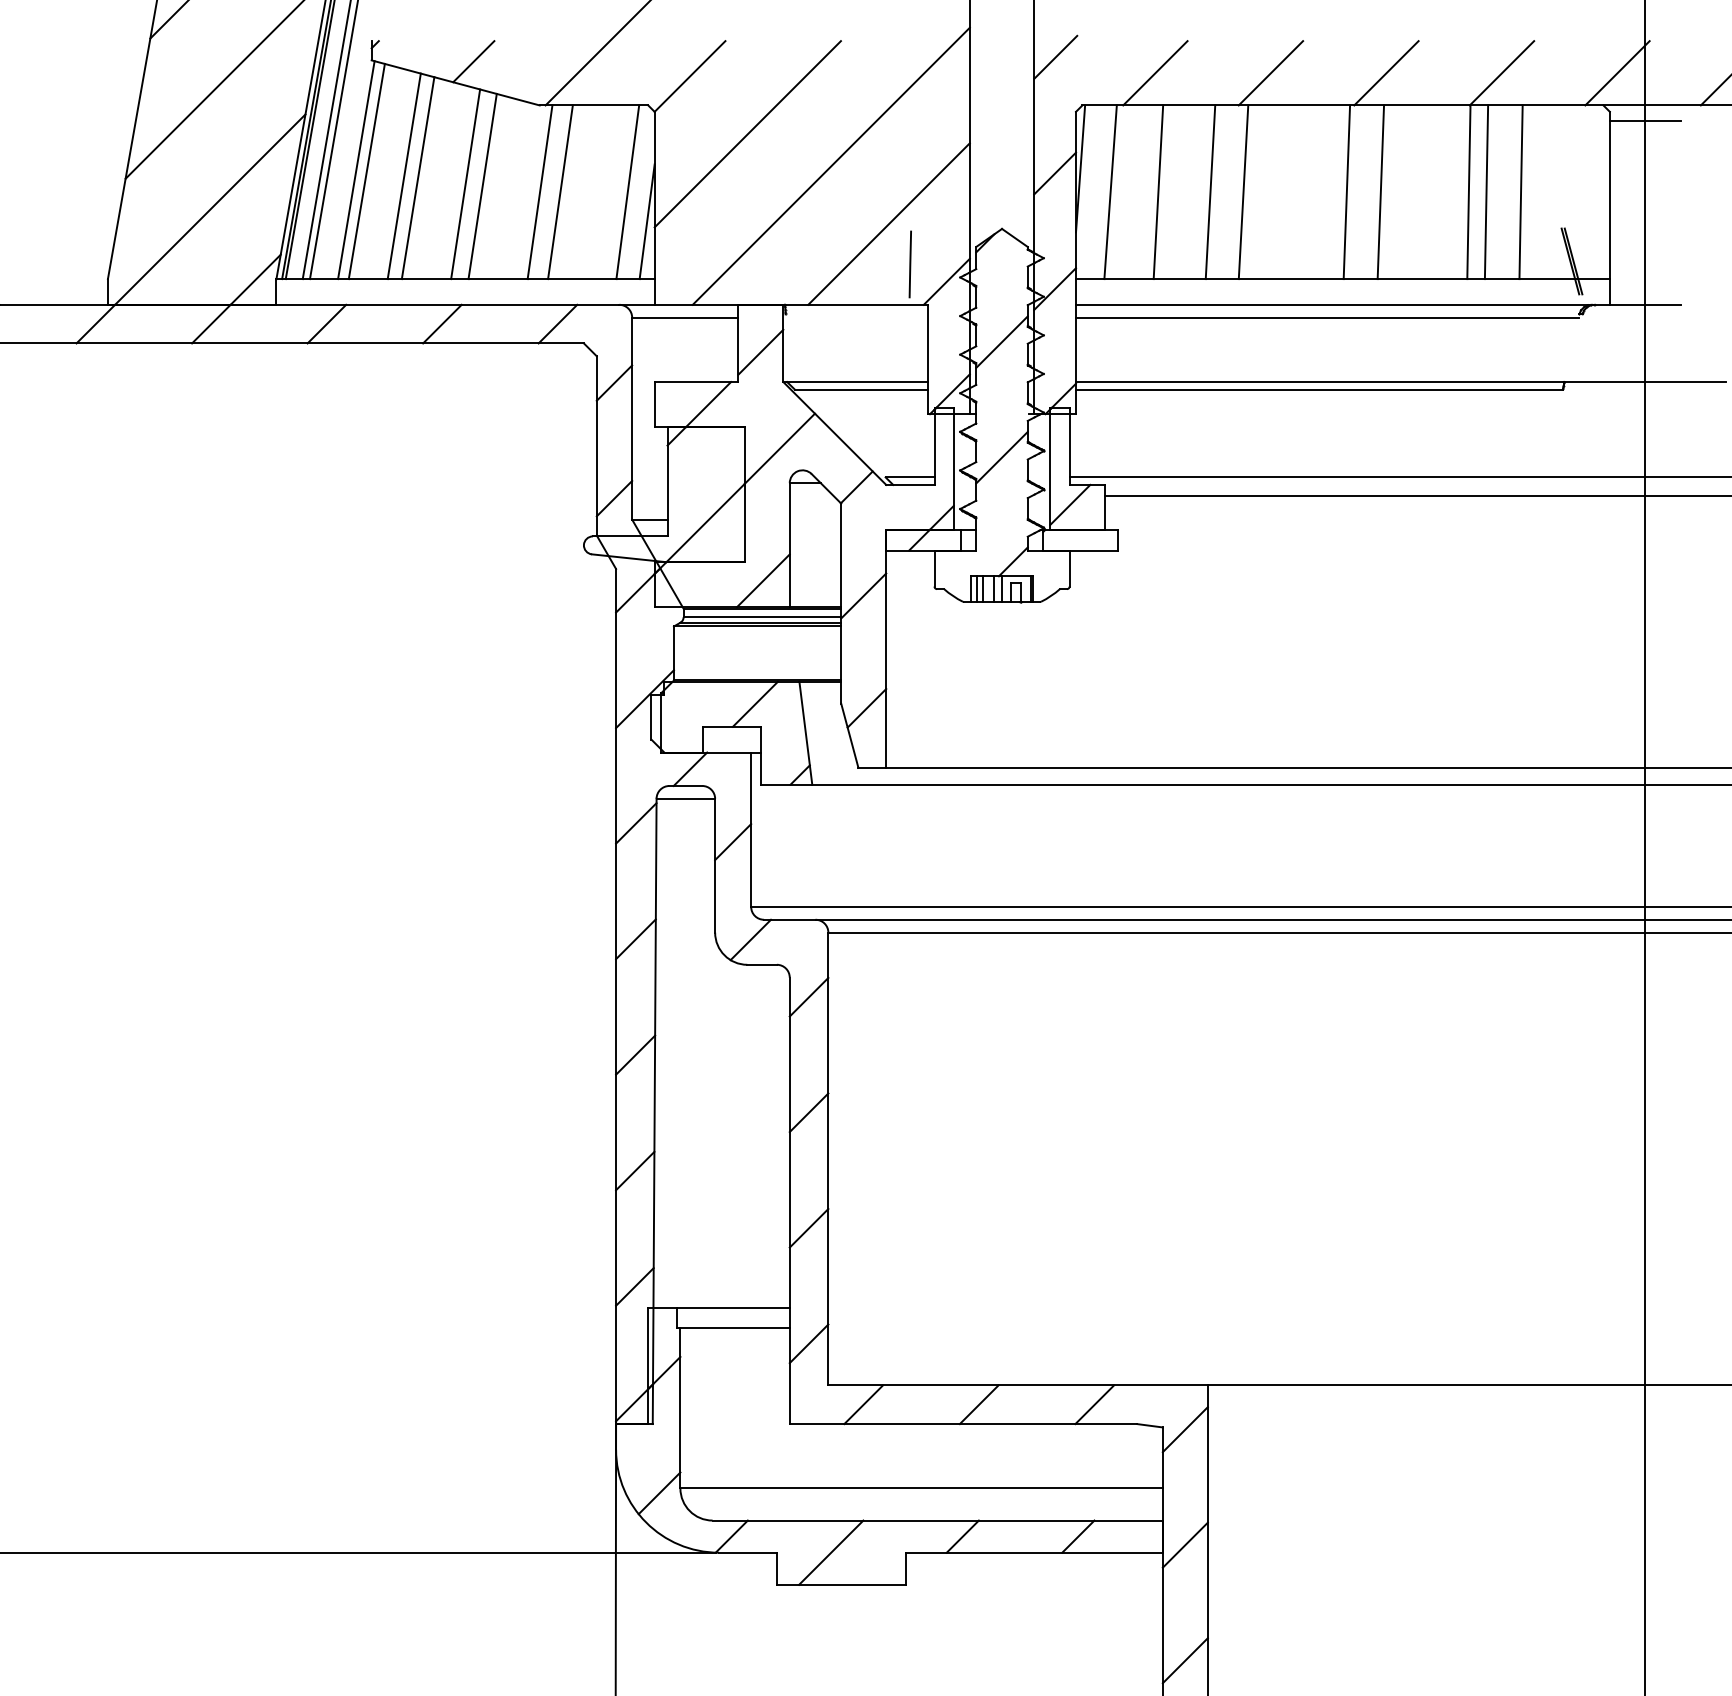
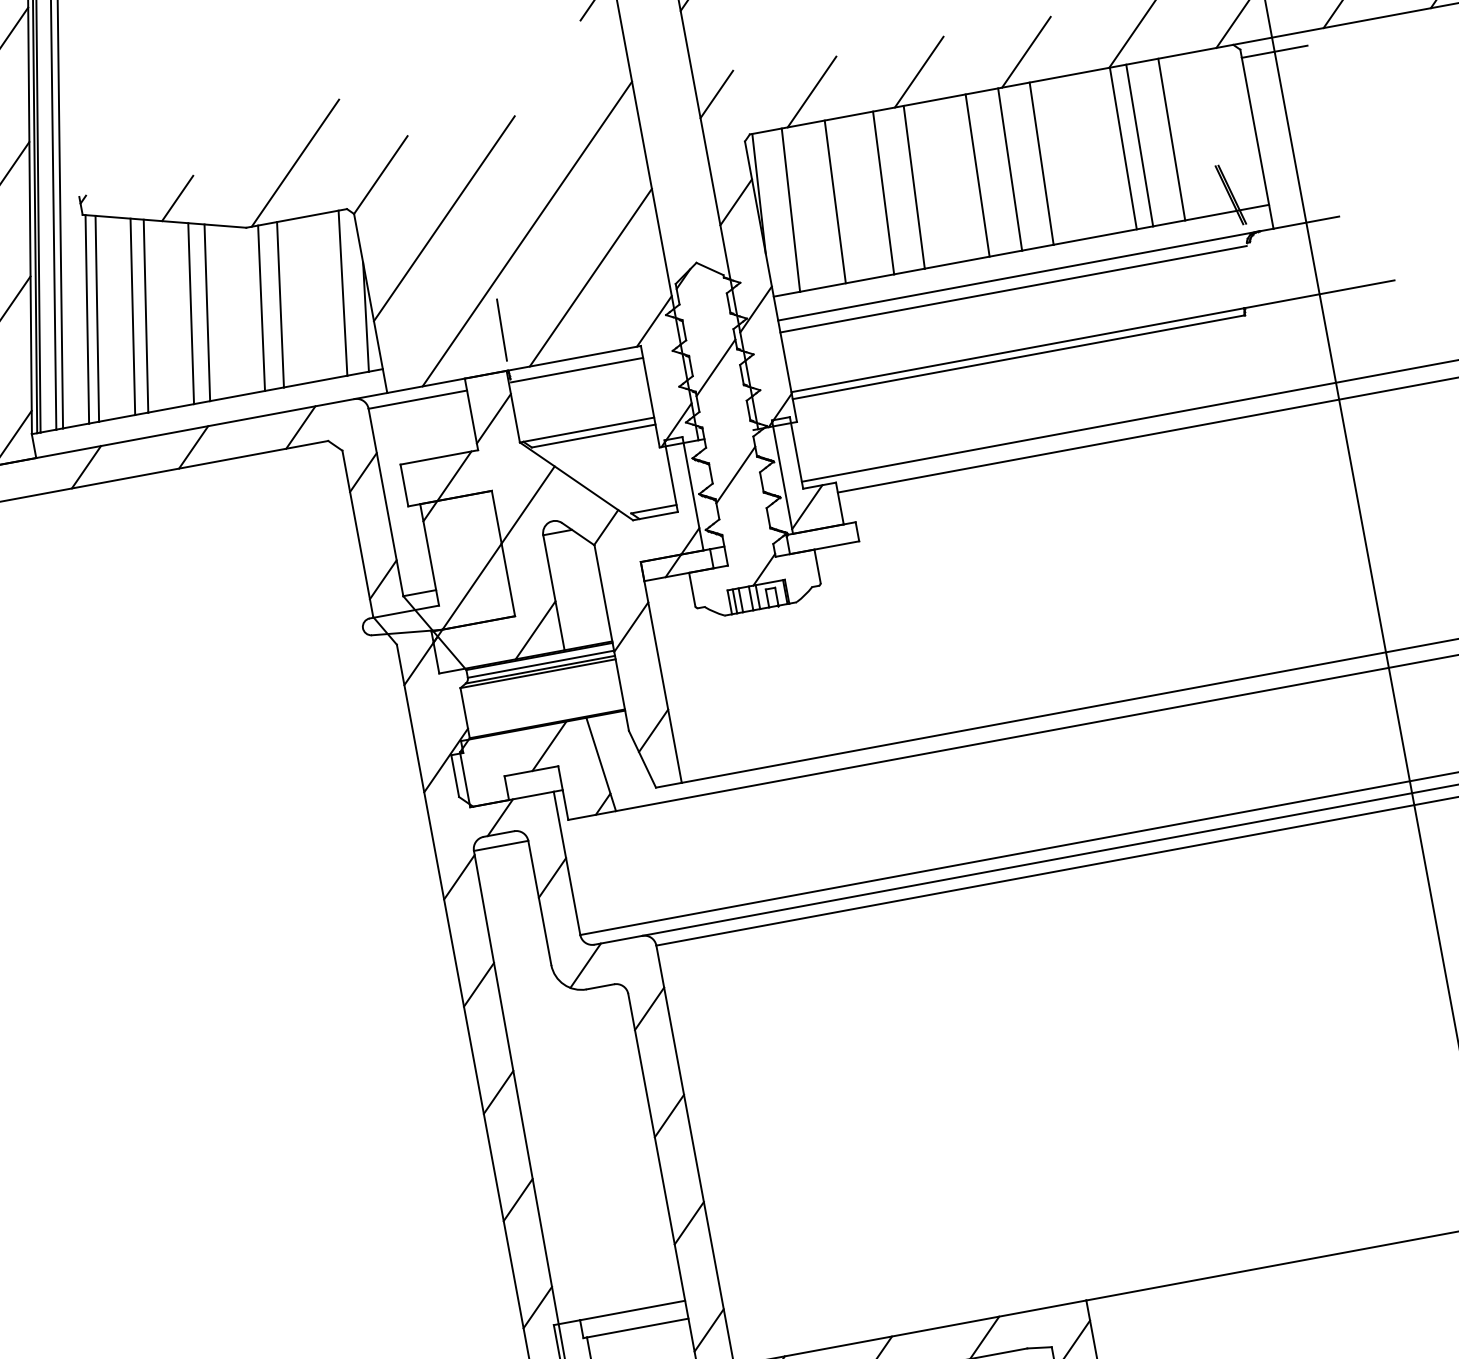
line: (1311, 192) -> (977, 175), added
line: (909, 264) -> (501, 330), moved
line: (856, 317) -> (576, 370), added

